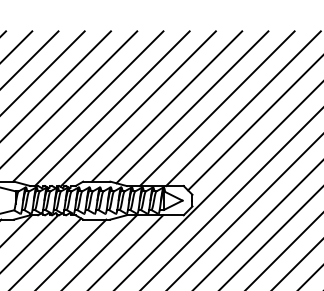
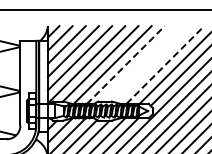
line: (165, 105) -> (139, 63), removed
line: (139, 107) -> (126, 64), solid -> dashed
line: (191, 107) -> (152, 64), removed
line: (217, 107) -> (165, 64), solid -> dashed

